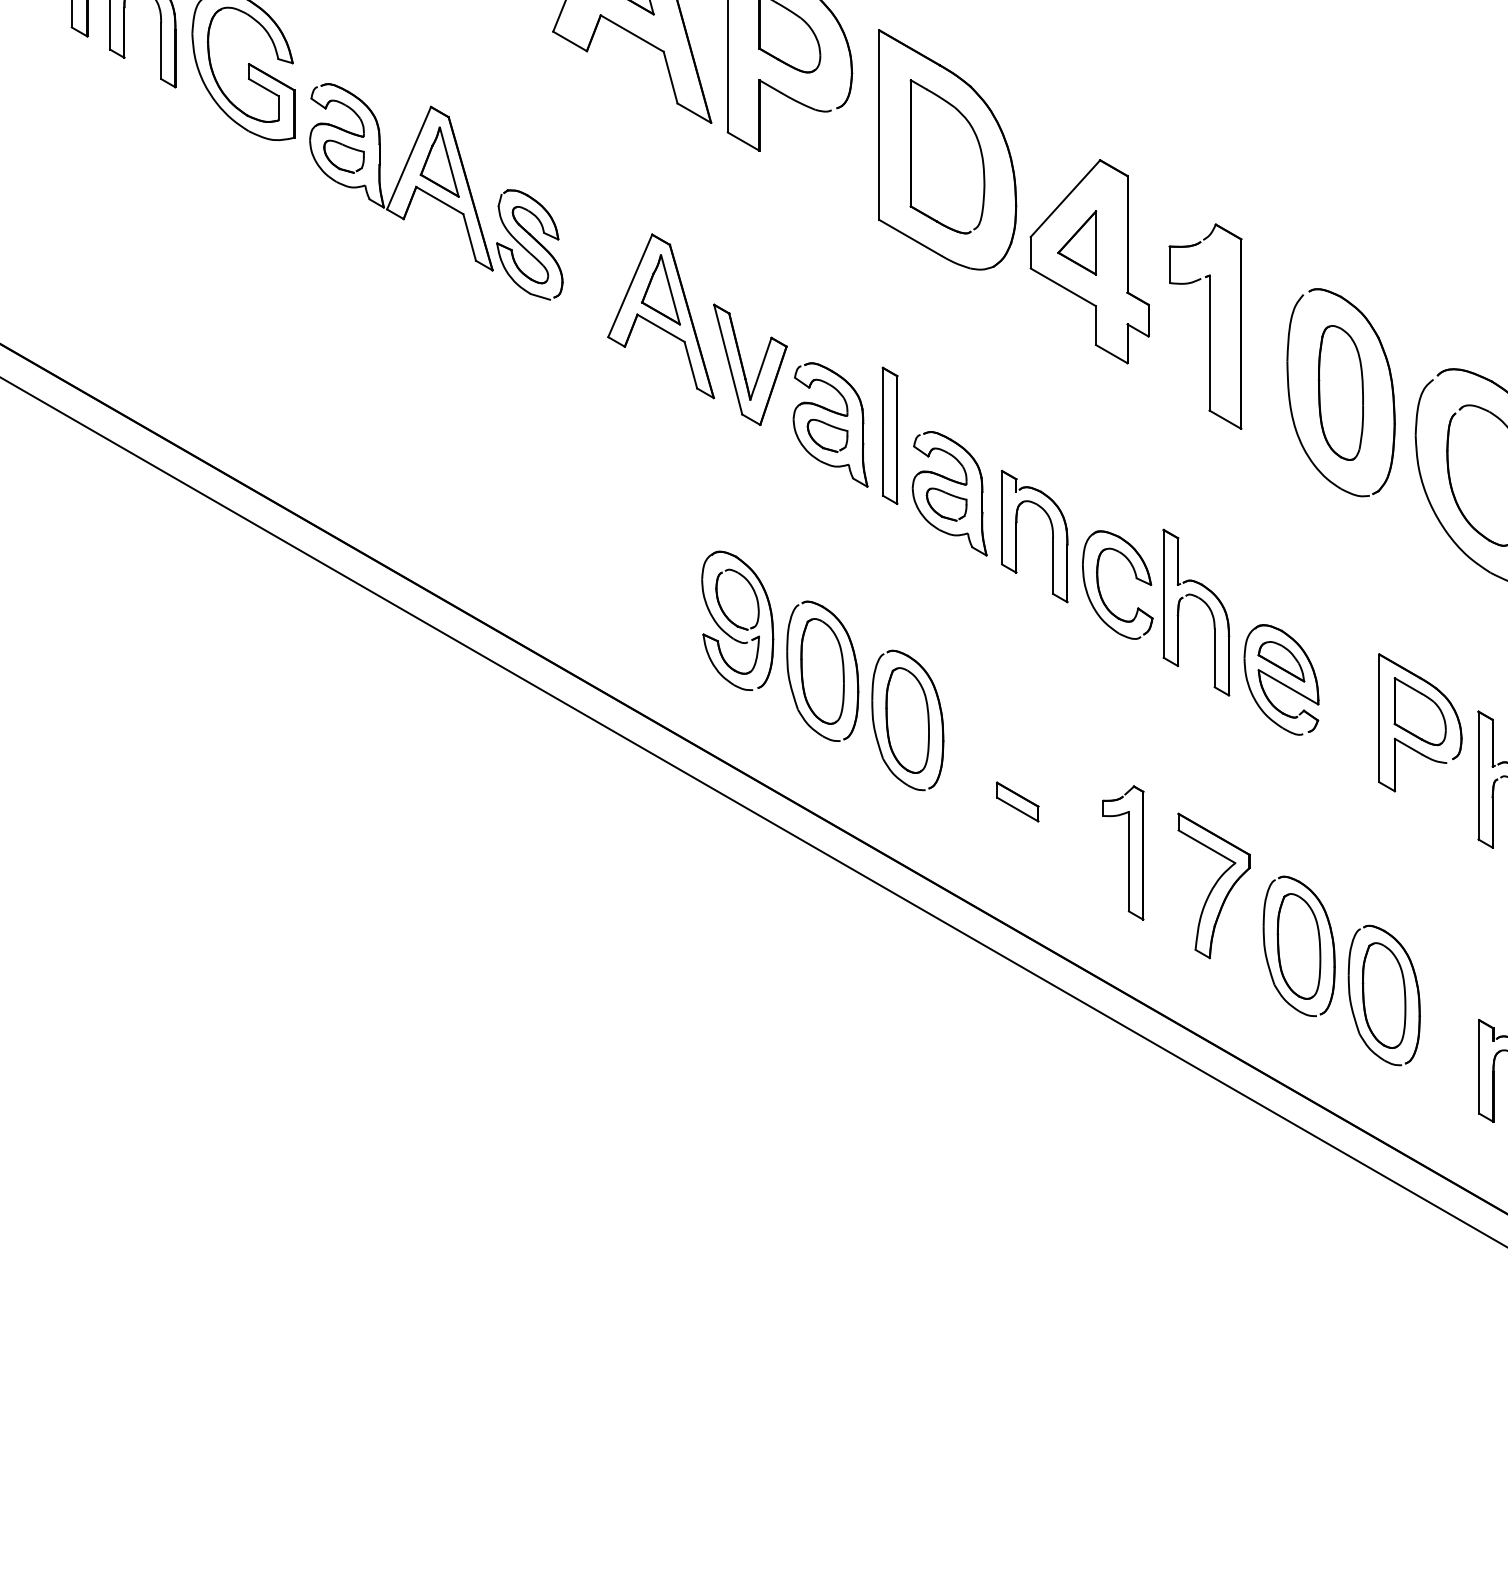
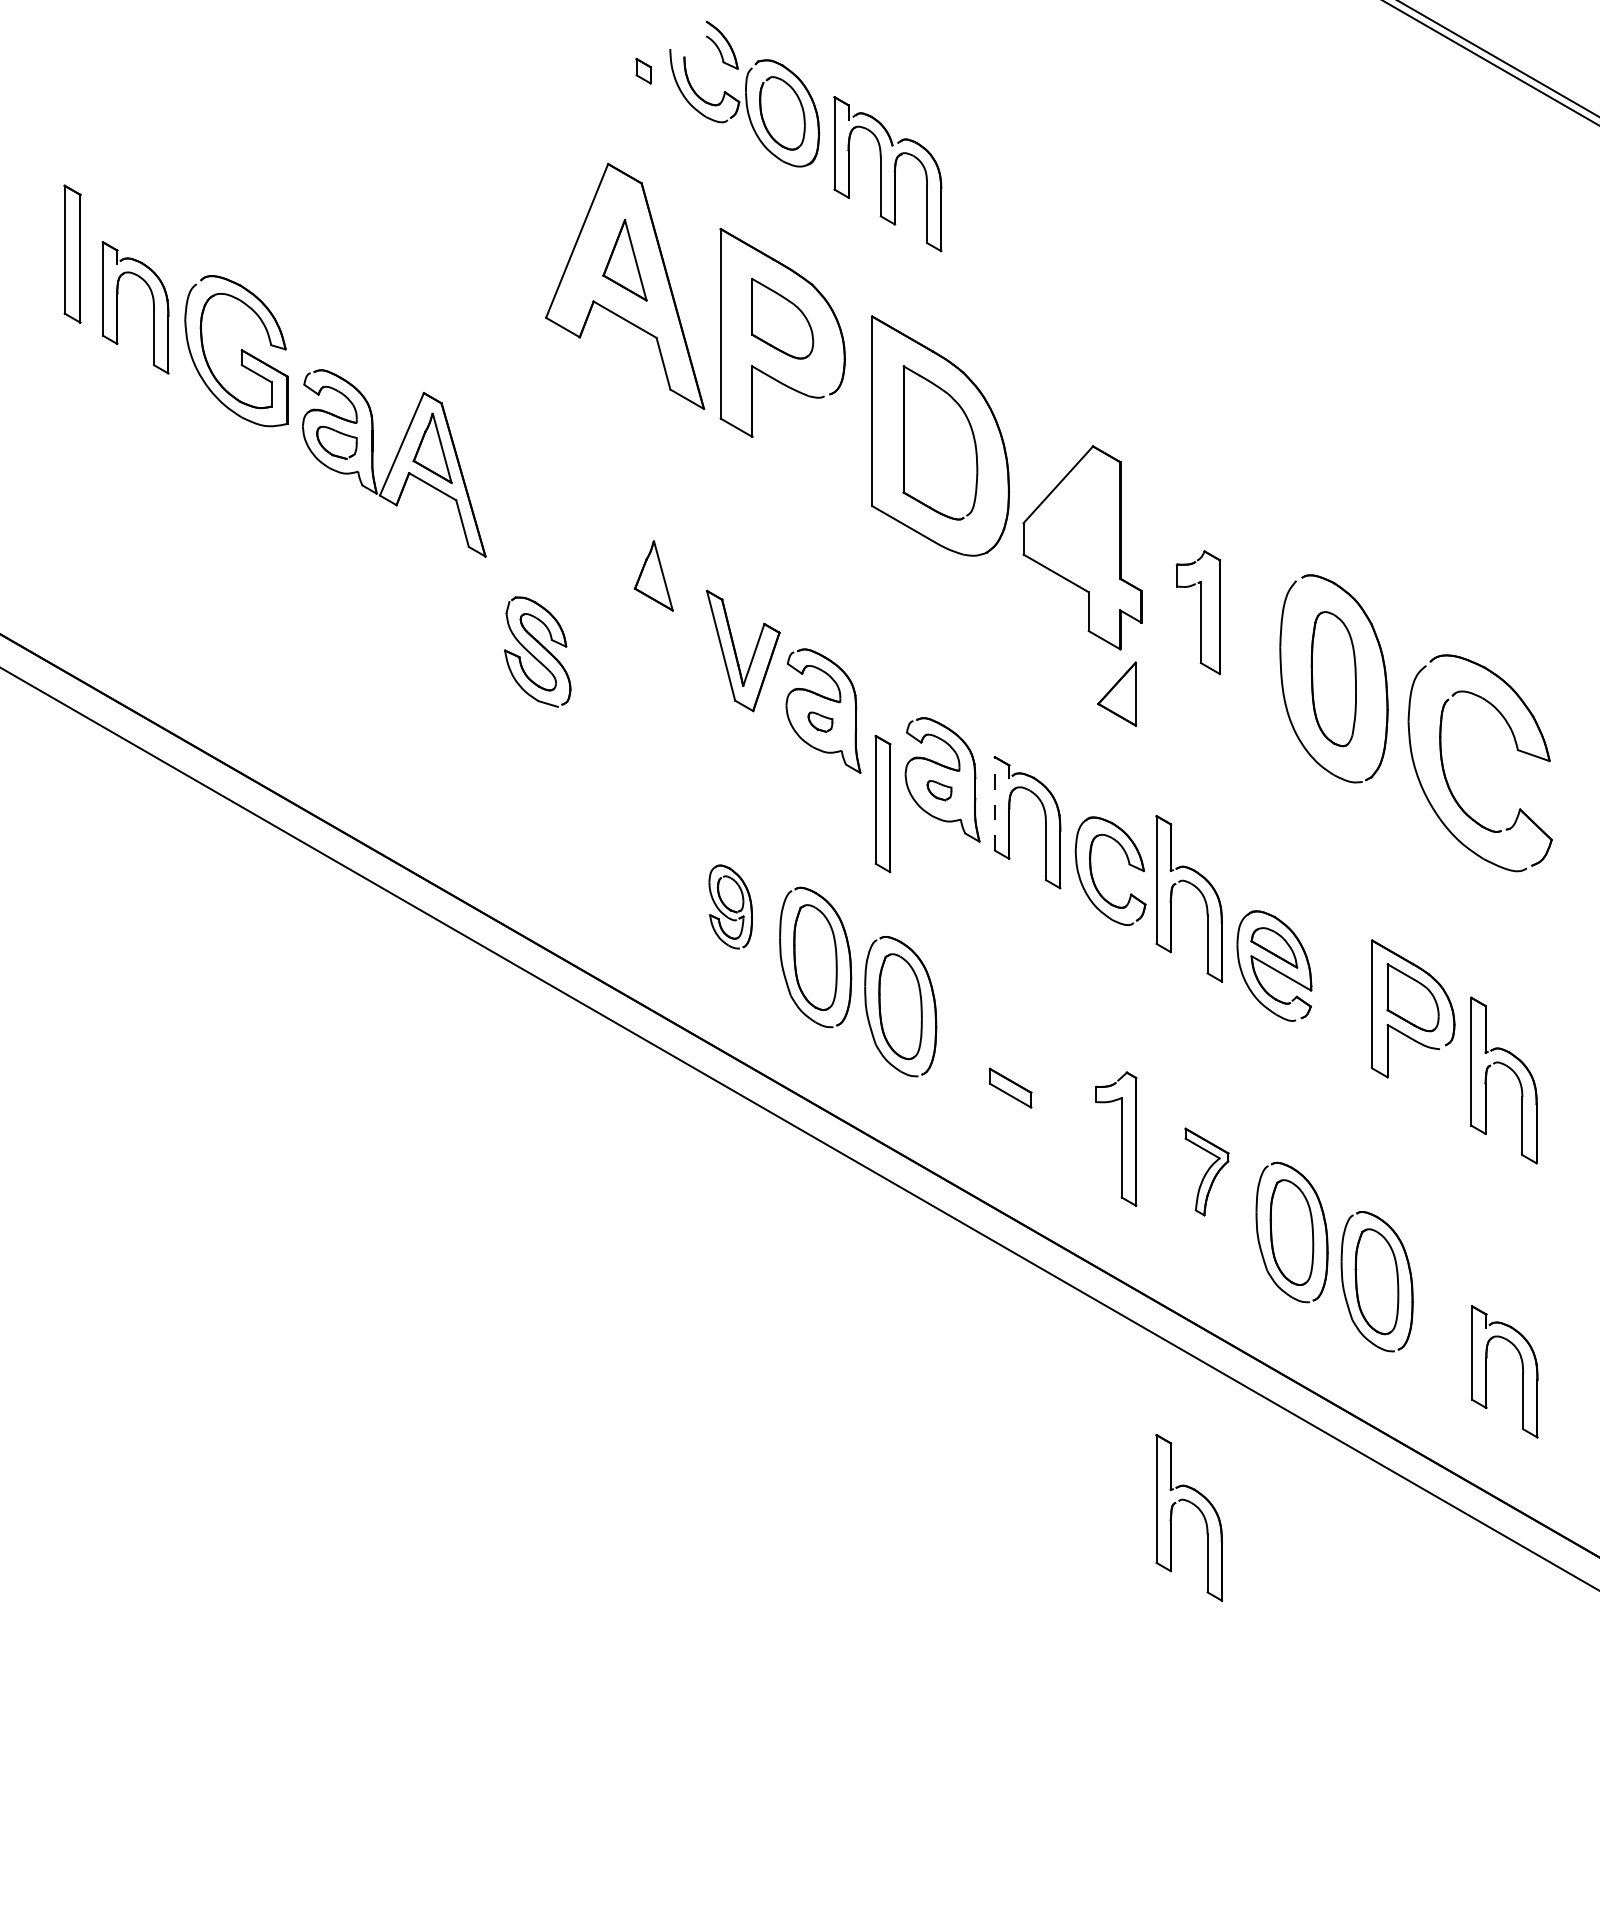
part: (1076, 242) -> (1116, 693), moved
part: (529, 244) -> (537, 651), moved
part: (660, 316) -> (653, 602), removed
part: (1205, 326) -> (1198, 612), size x0.6
part: (889, 435) -> (882, 803), moved
part: (827, 436) -> (820, 722), size x0.6
part: (946, 504) -> (939, 790), size x0.6
line: (1001, 517) -> (994, 803), solid -> dashed
part: (737, 620) -> (730, 906), size x0.6
part: (1213, 885) -> (1206, 1171), size x0.6
part: (1206, 1225) -> (1199, 1511), added

